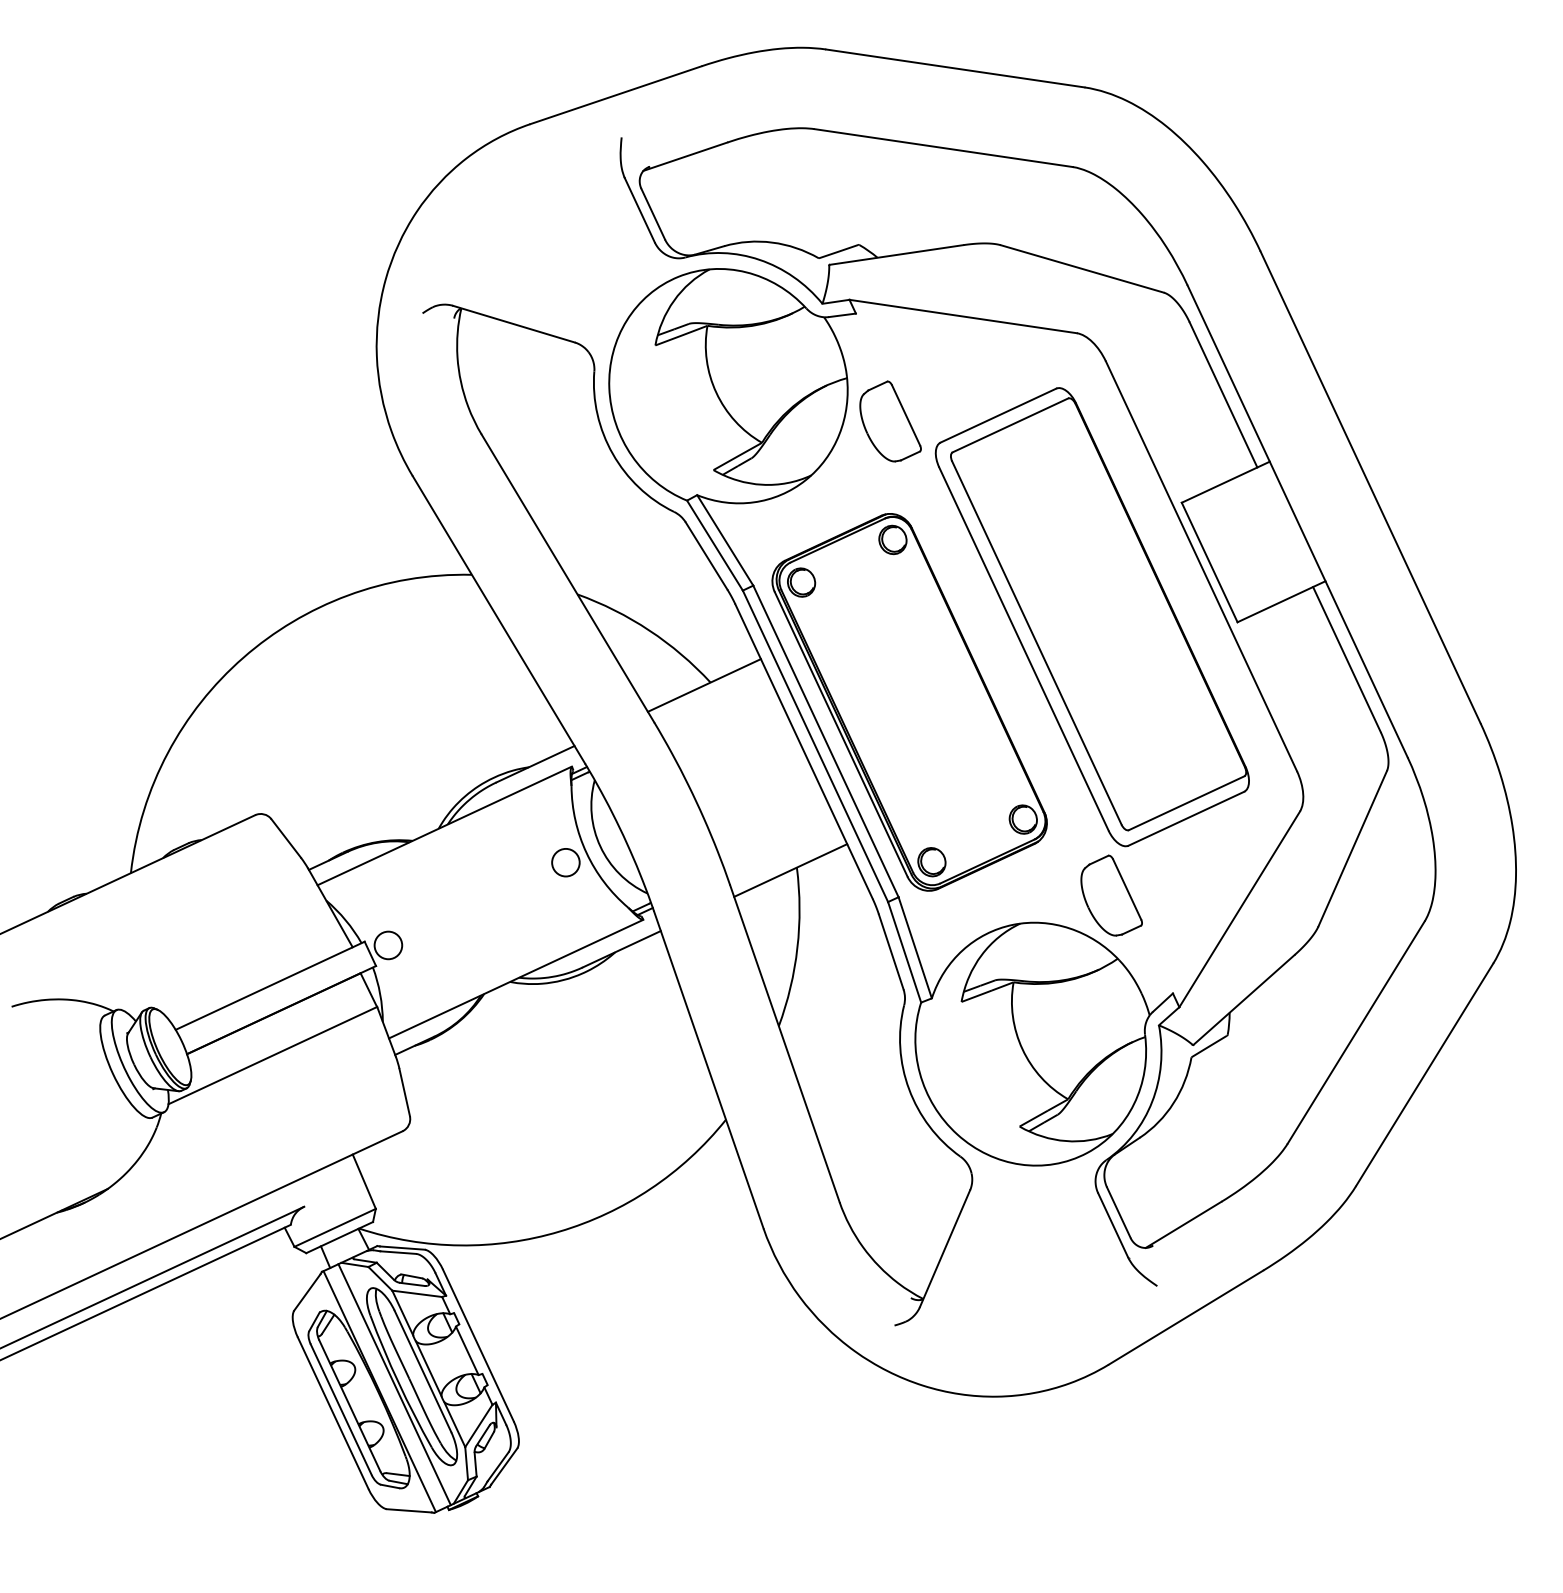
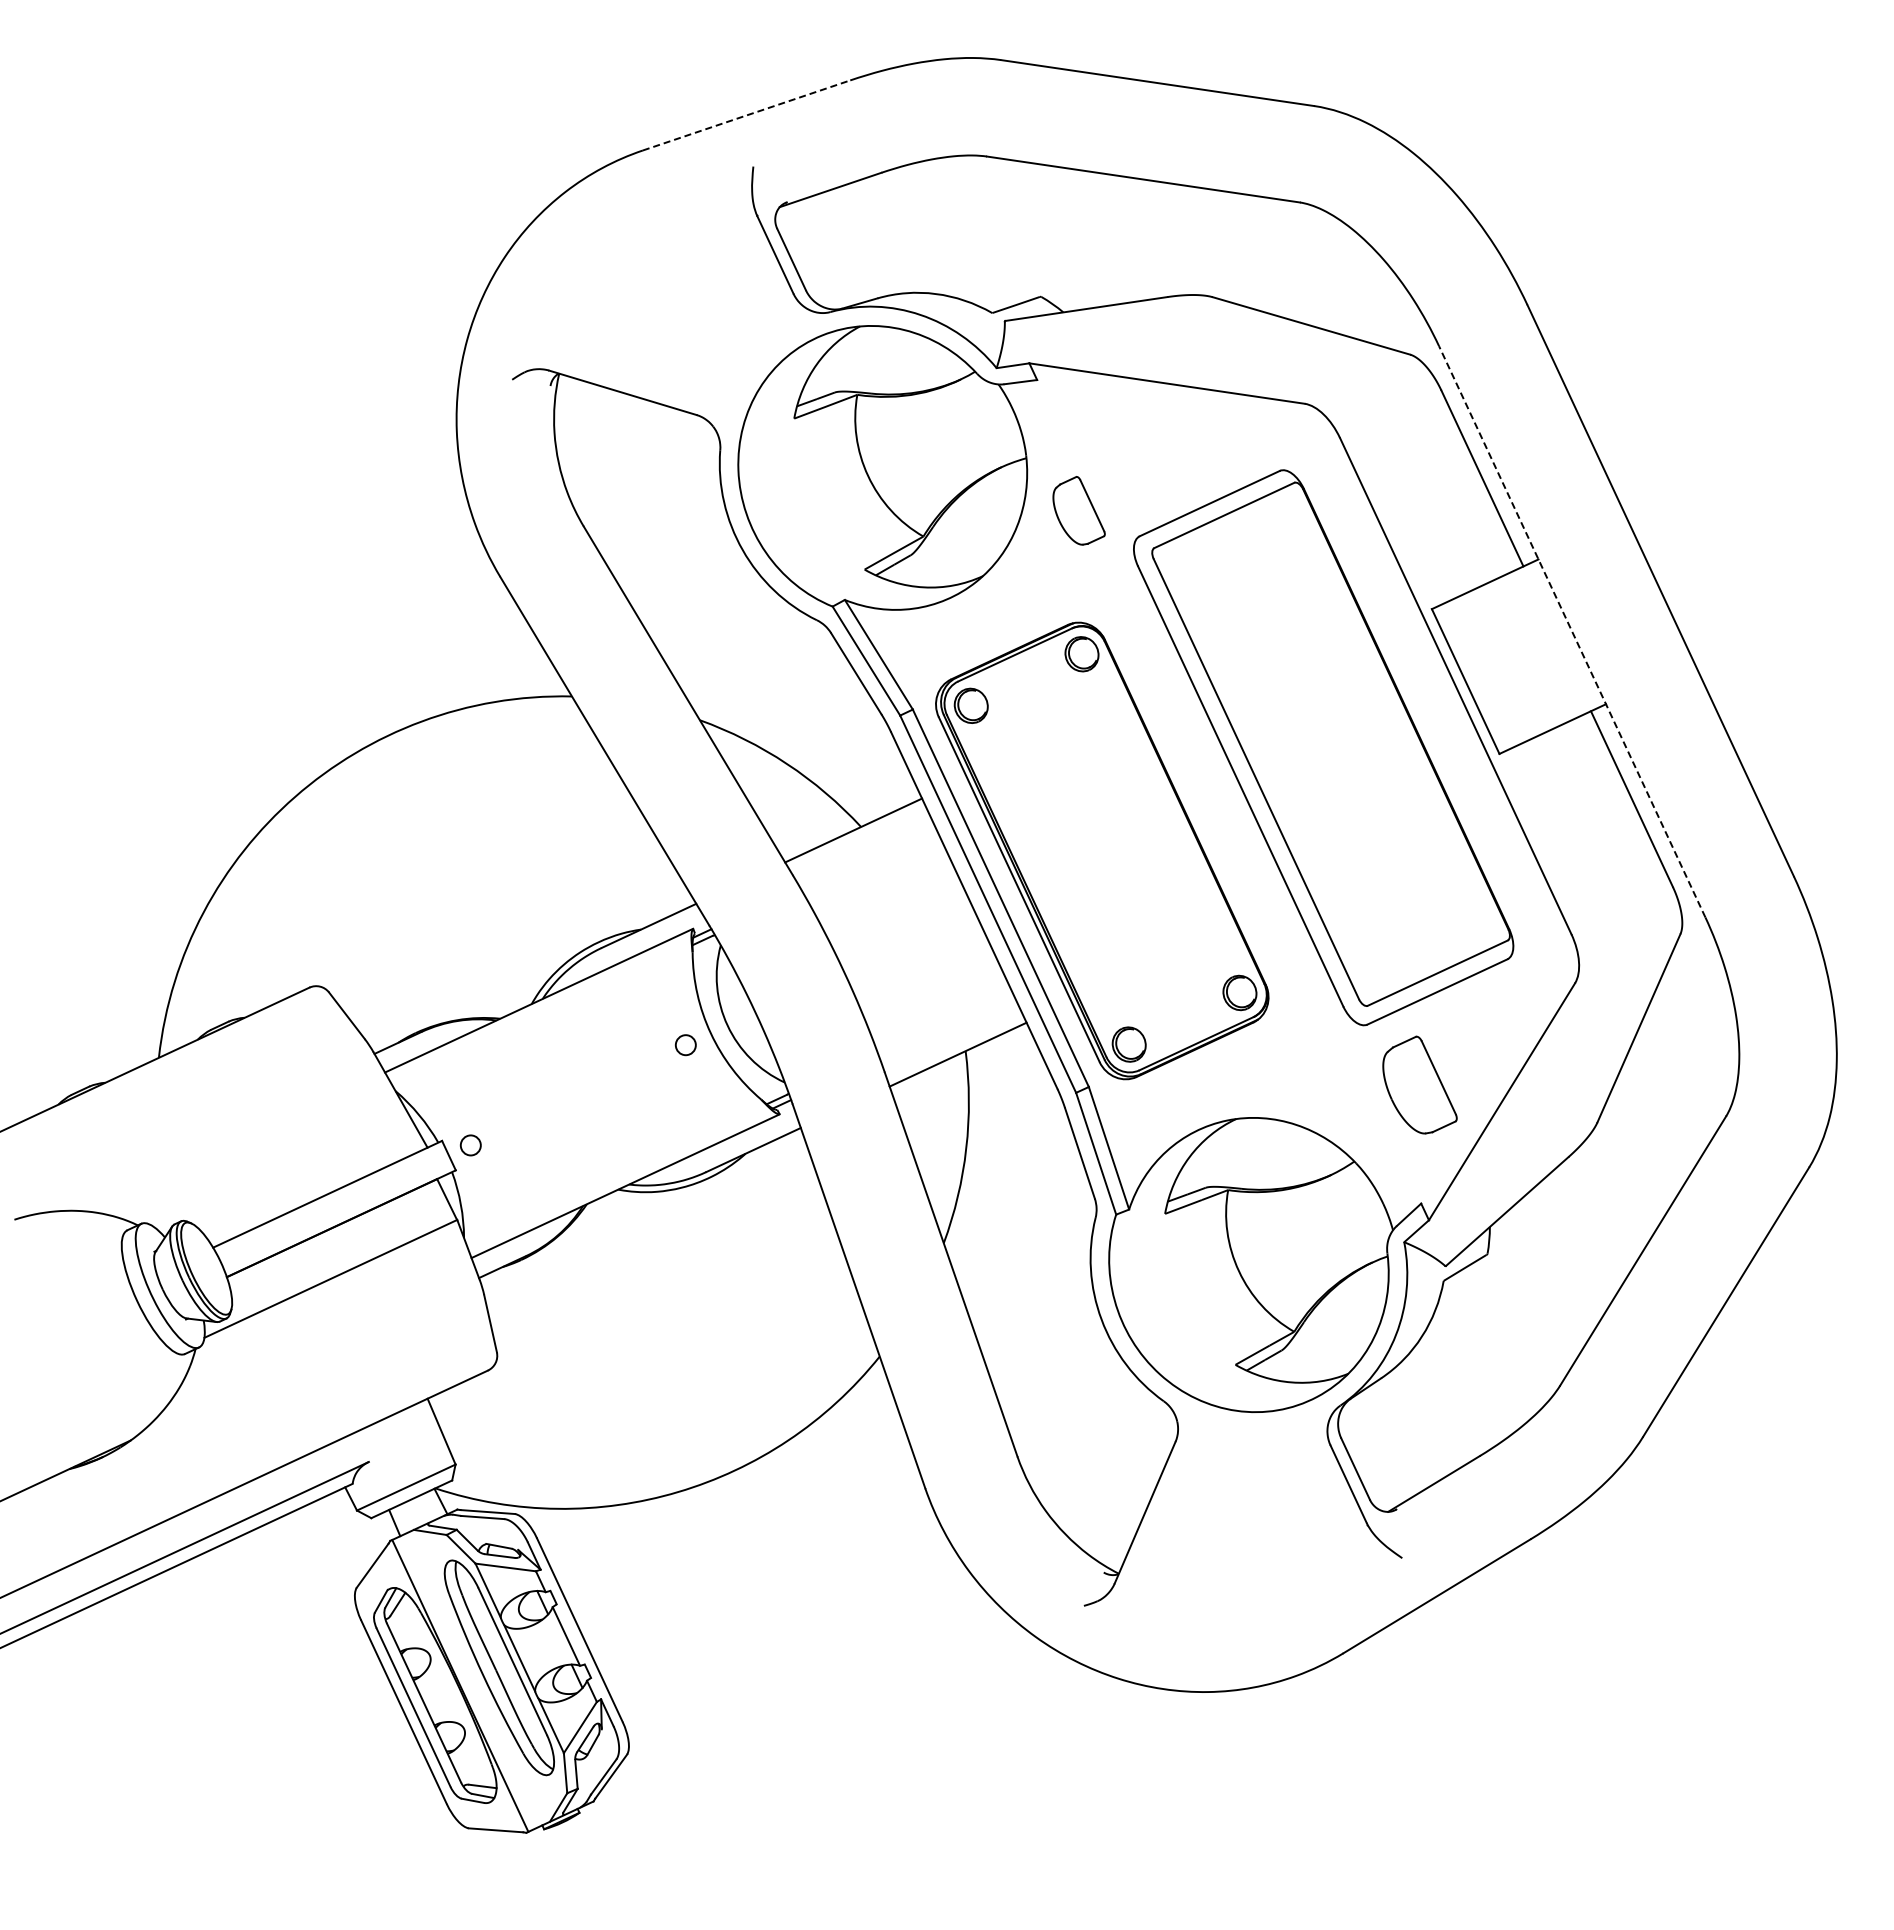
line: (616, 95) -> (747, 115), solid -> dashed
part: (890, 421) -> (1078, 510), size x0.7
line: (1297, 521) -> (1572, 631), solid -> dashed
circle: (565, 862) -> (685, 1044), size x0.6
part: (1111, 895) -> (1419, 1084), moved
circle: (388, 945) -> (470, 1145), size x0.6
line: (394, 1384) -> (478, 1677), removed

